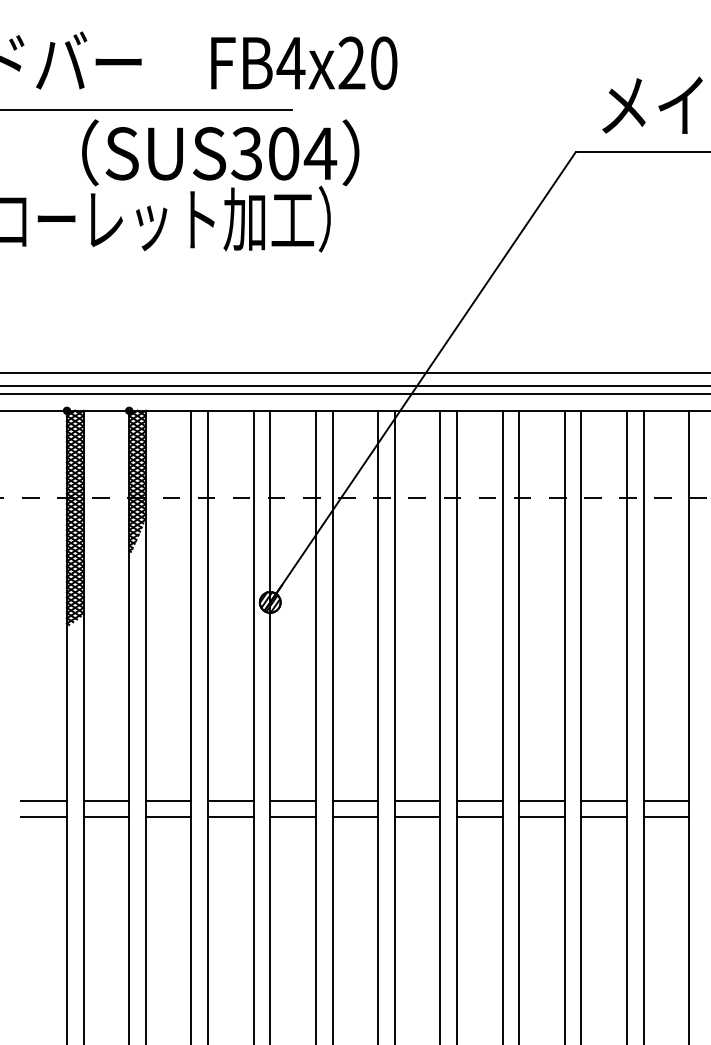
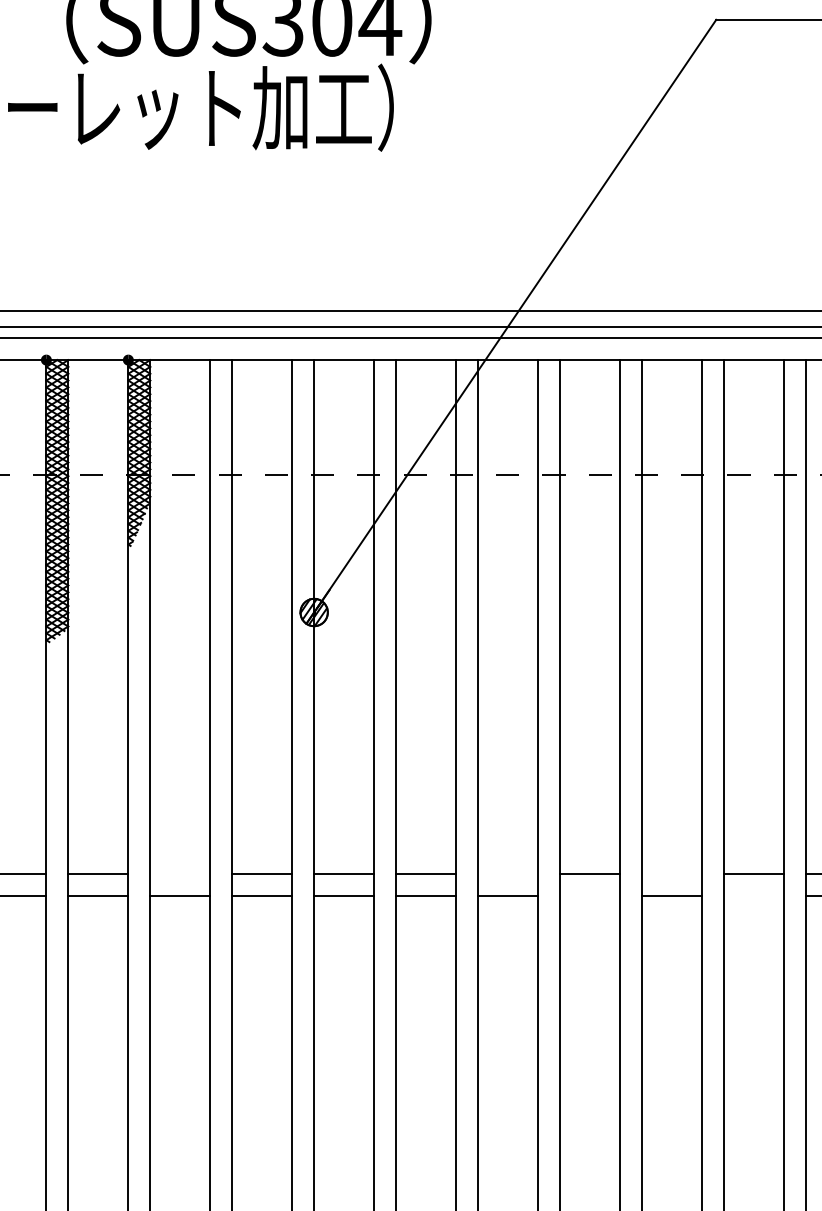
line: (168, 800) -> (180, 873), removed
line: (417, 800) -> (508, 873), removed
line: (541, 800) -> (671, 873), removed
line: (479, 817) -> (589, 895), removed
line: (604, 817) -> (754, 895), removed

